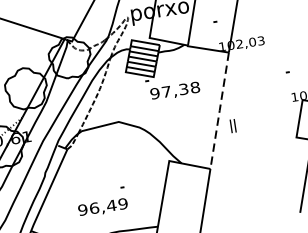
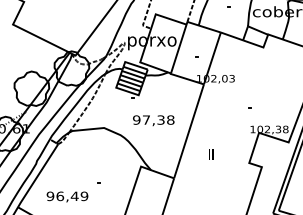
text: (174, 91) -> (153, 120), moved
line: (220, 110) -> (189, 131), dashed -> solid
text: (233, 125) -> (211, 154), moved
text: (103, 207) -> (67, 196), moved

